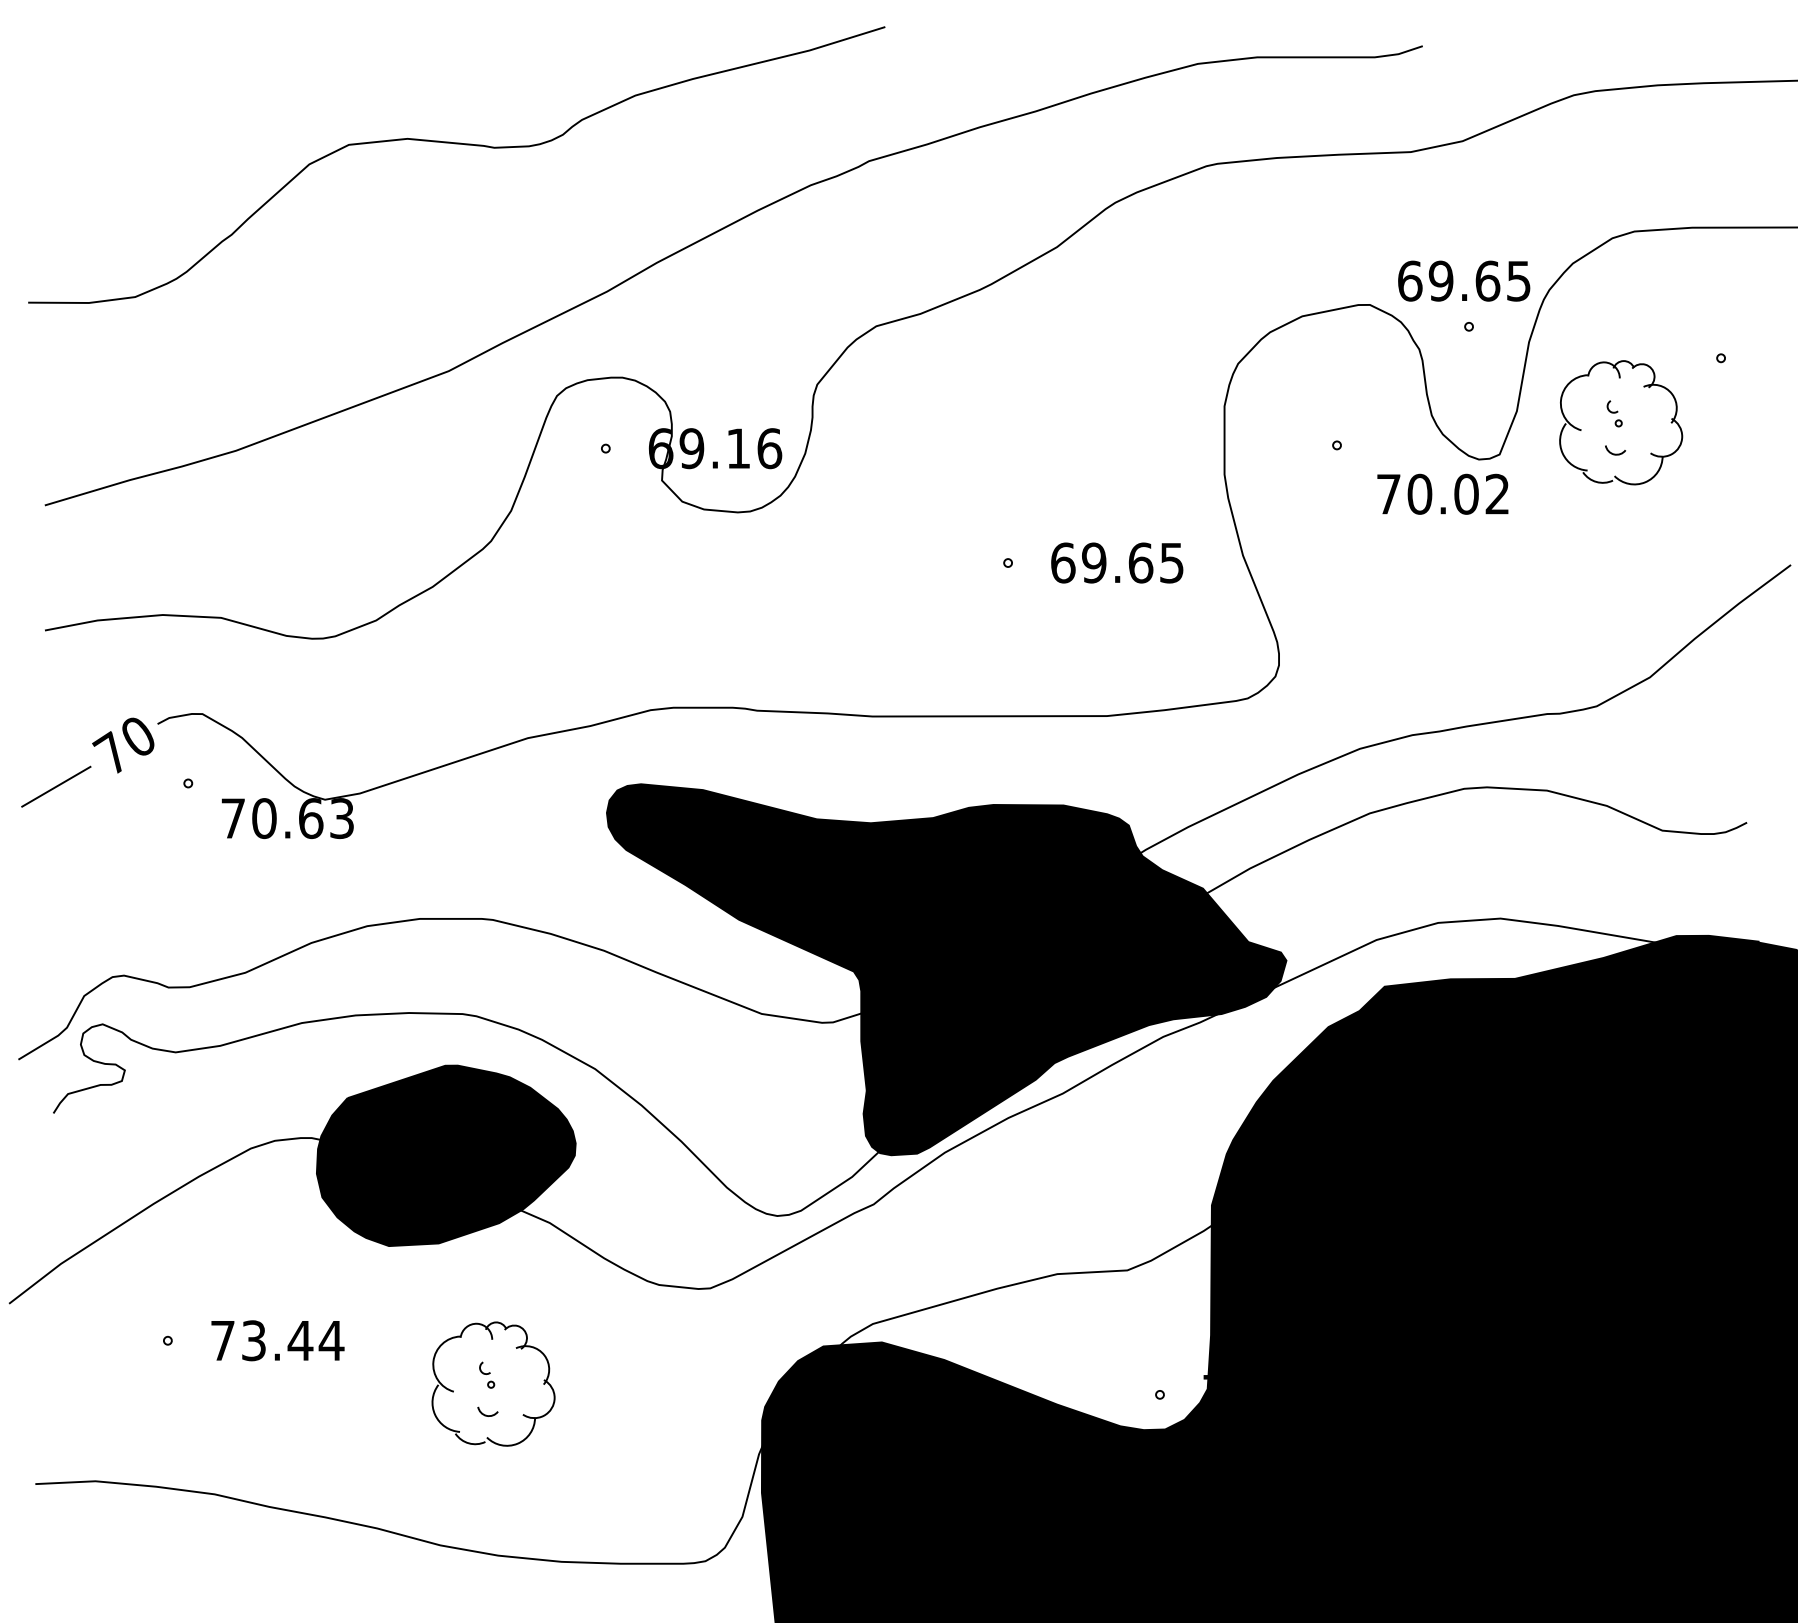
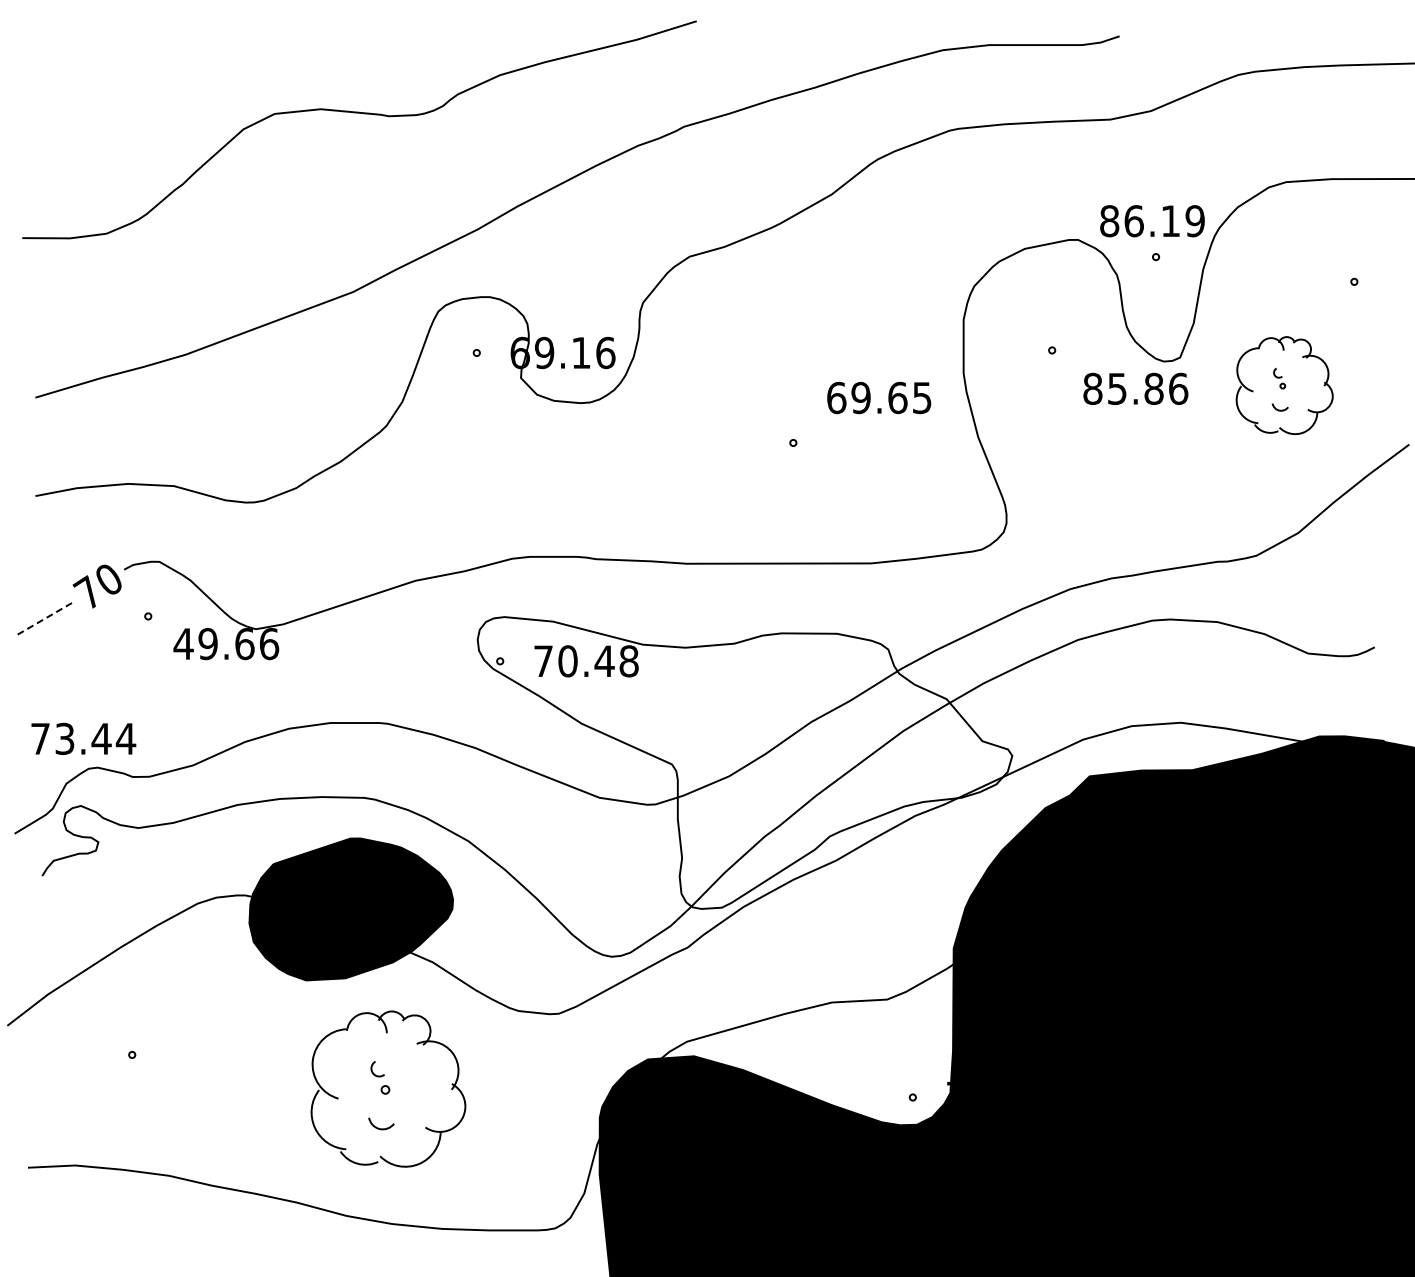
text: (1464, 281) -> (1152, 221), 69.65 -> 86.19
part: (1620, 422) -> (1284, 385), moved
text: (1442, 493) -> (1135, 388), 70.02 -> 85.86
text: (1117, 562) -> (879, 397), moved
line: (56, 787) -> (44, 619), solid -> dashed
text: (287, 819) -> (226, 644), 70.63 -> 49.66
fill: (946, 969) -> (744, 762), removed
text: (277, 1340) -> (83, 738), moved
part: (493, 1383) -> (388, 1088), size x1.6

